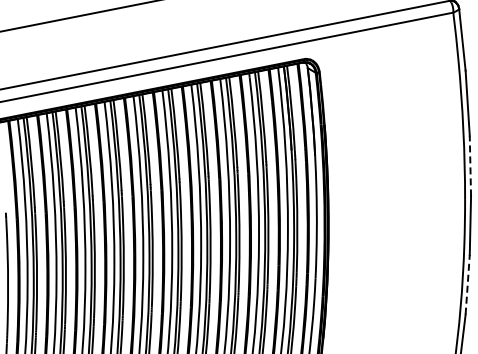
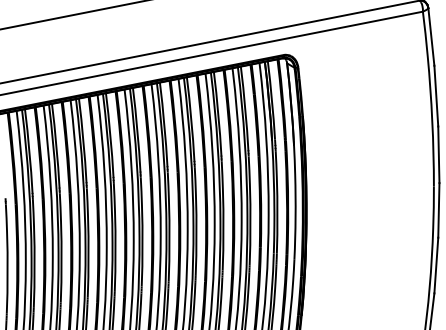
line: (470, 165) -> (438, 154), dashed -> solid
line: (467, 284) -> (436, 265), dashed -> solid

